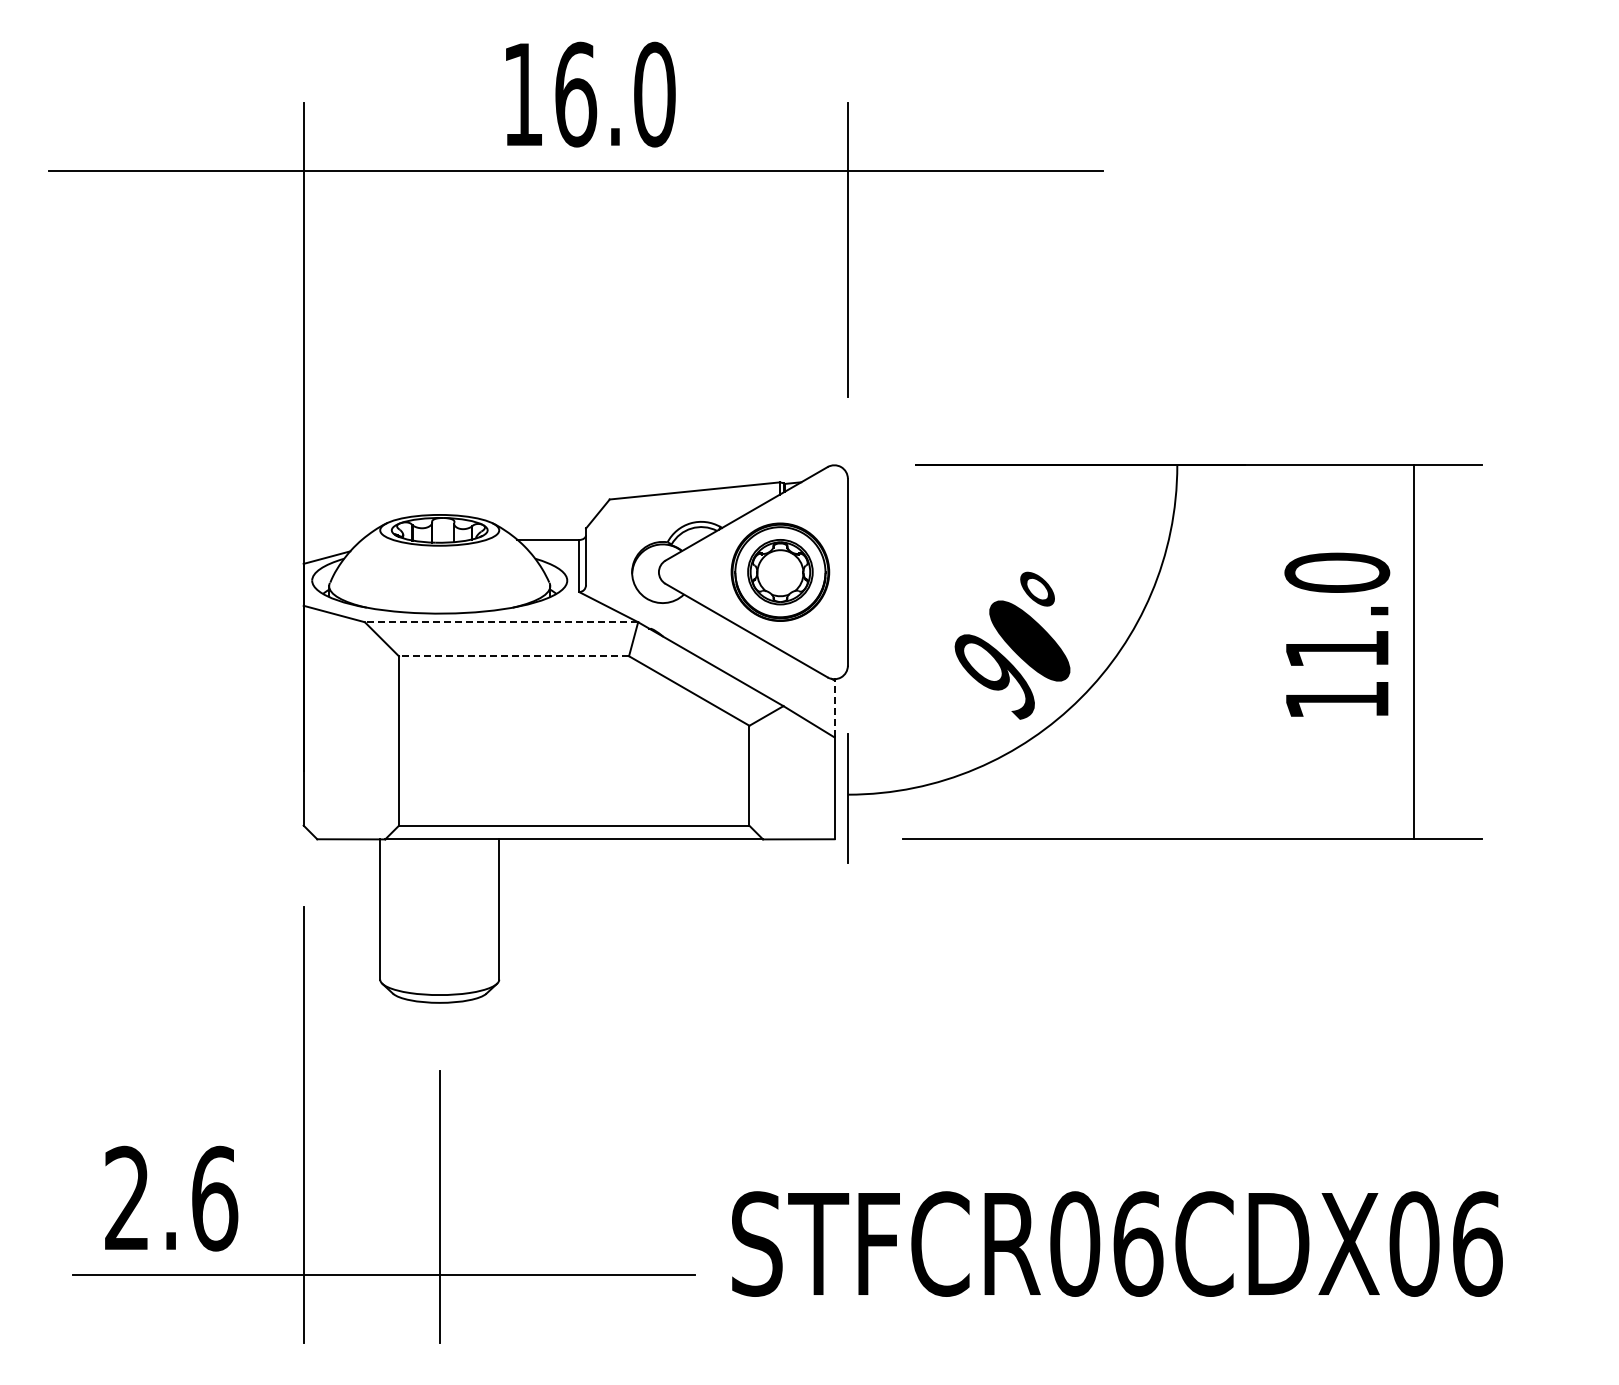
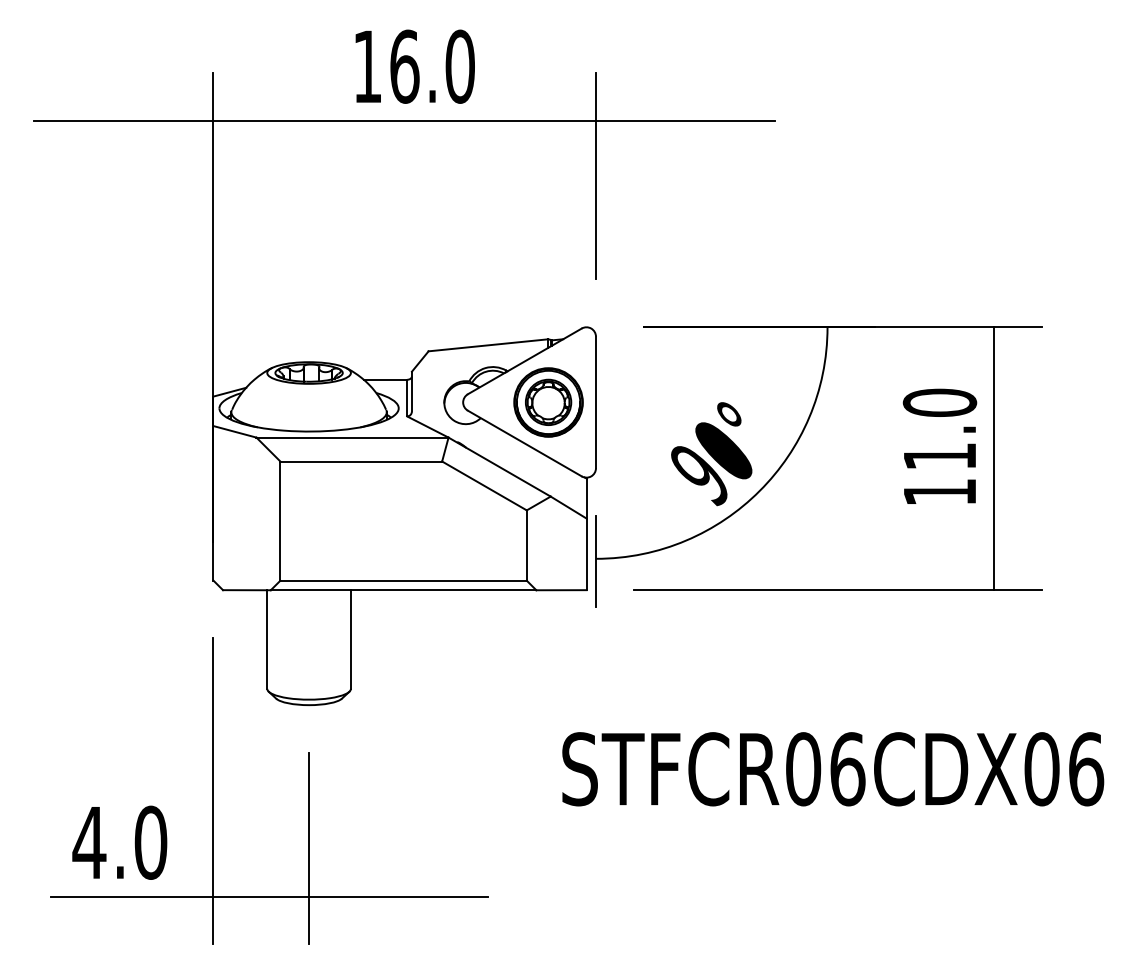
line: (501, 622) -> (352, 437), dashed -> solid
line: (513, 656) -> (360, 461), dashed -> solid
line: (834, 708) -> (586, 498), dashed -> solid
text: (170, 1198) -> (119, 842), 2.6 -> 4.0
text: (1117, 1243) -> (833, 768), moved

